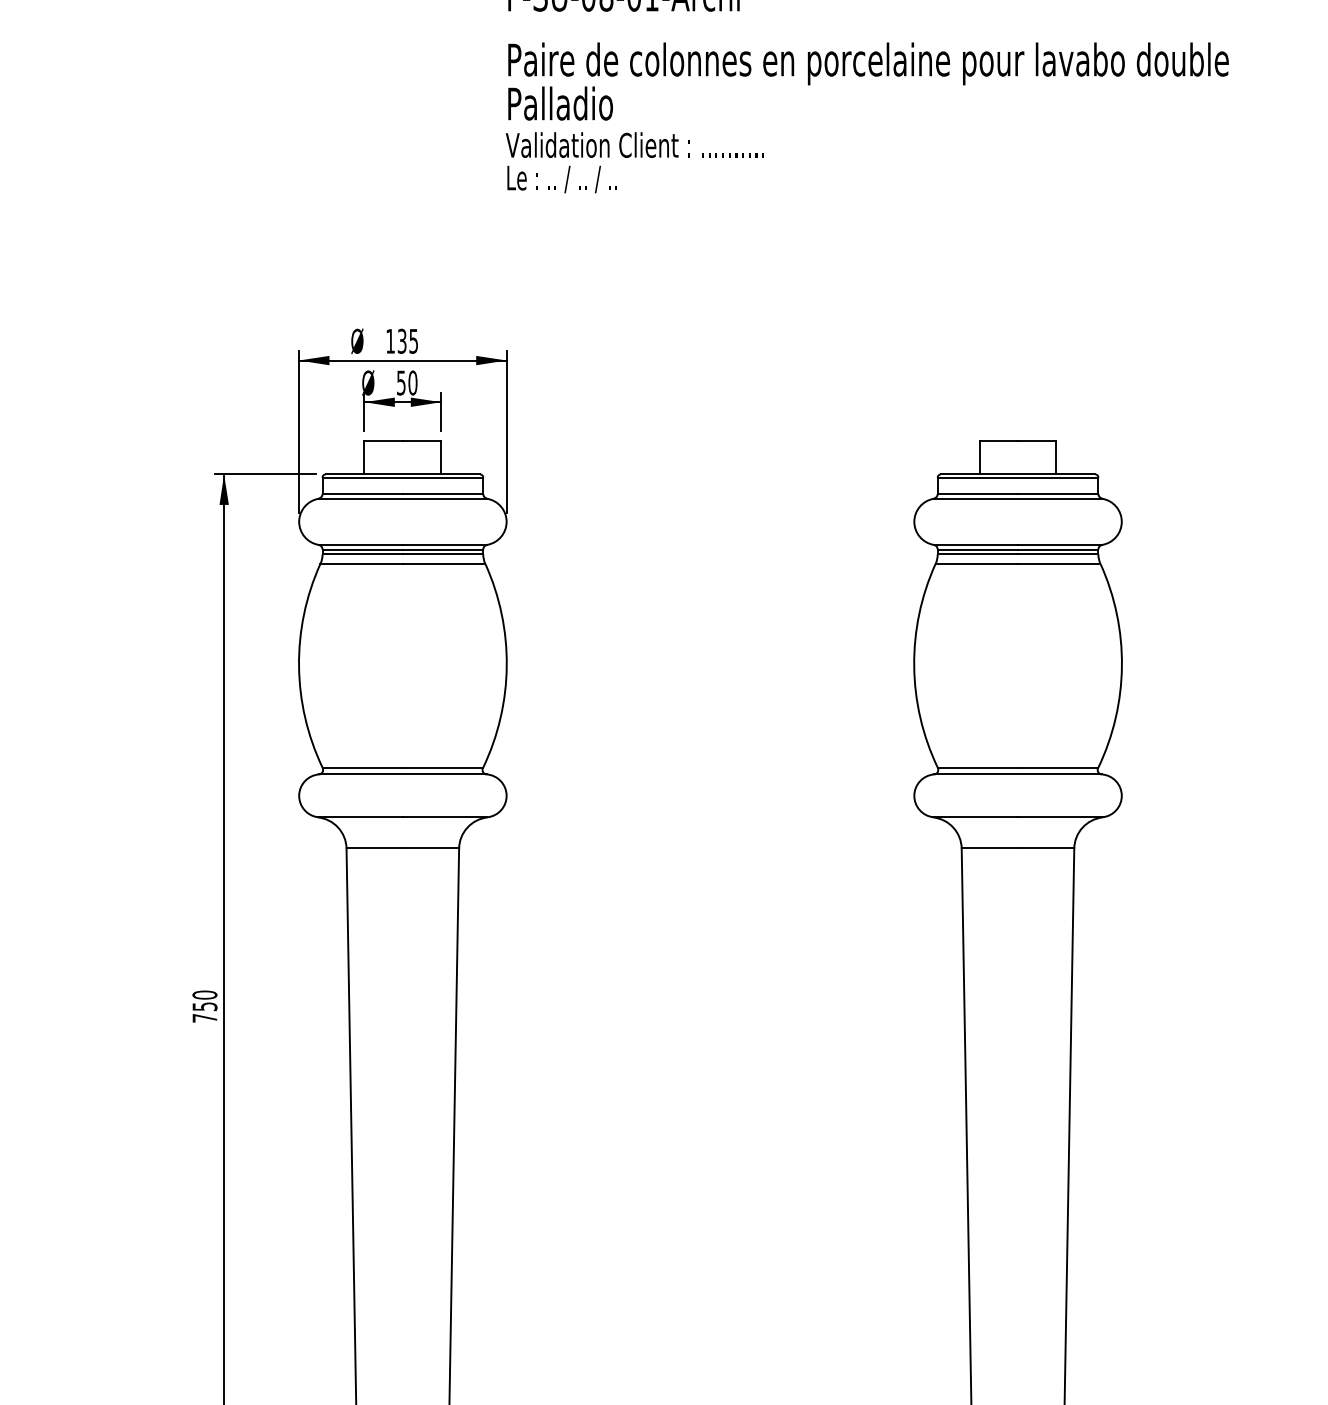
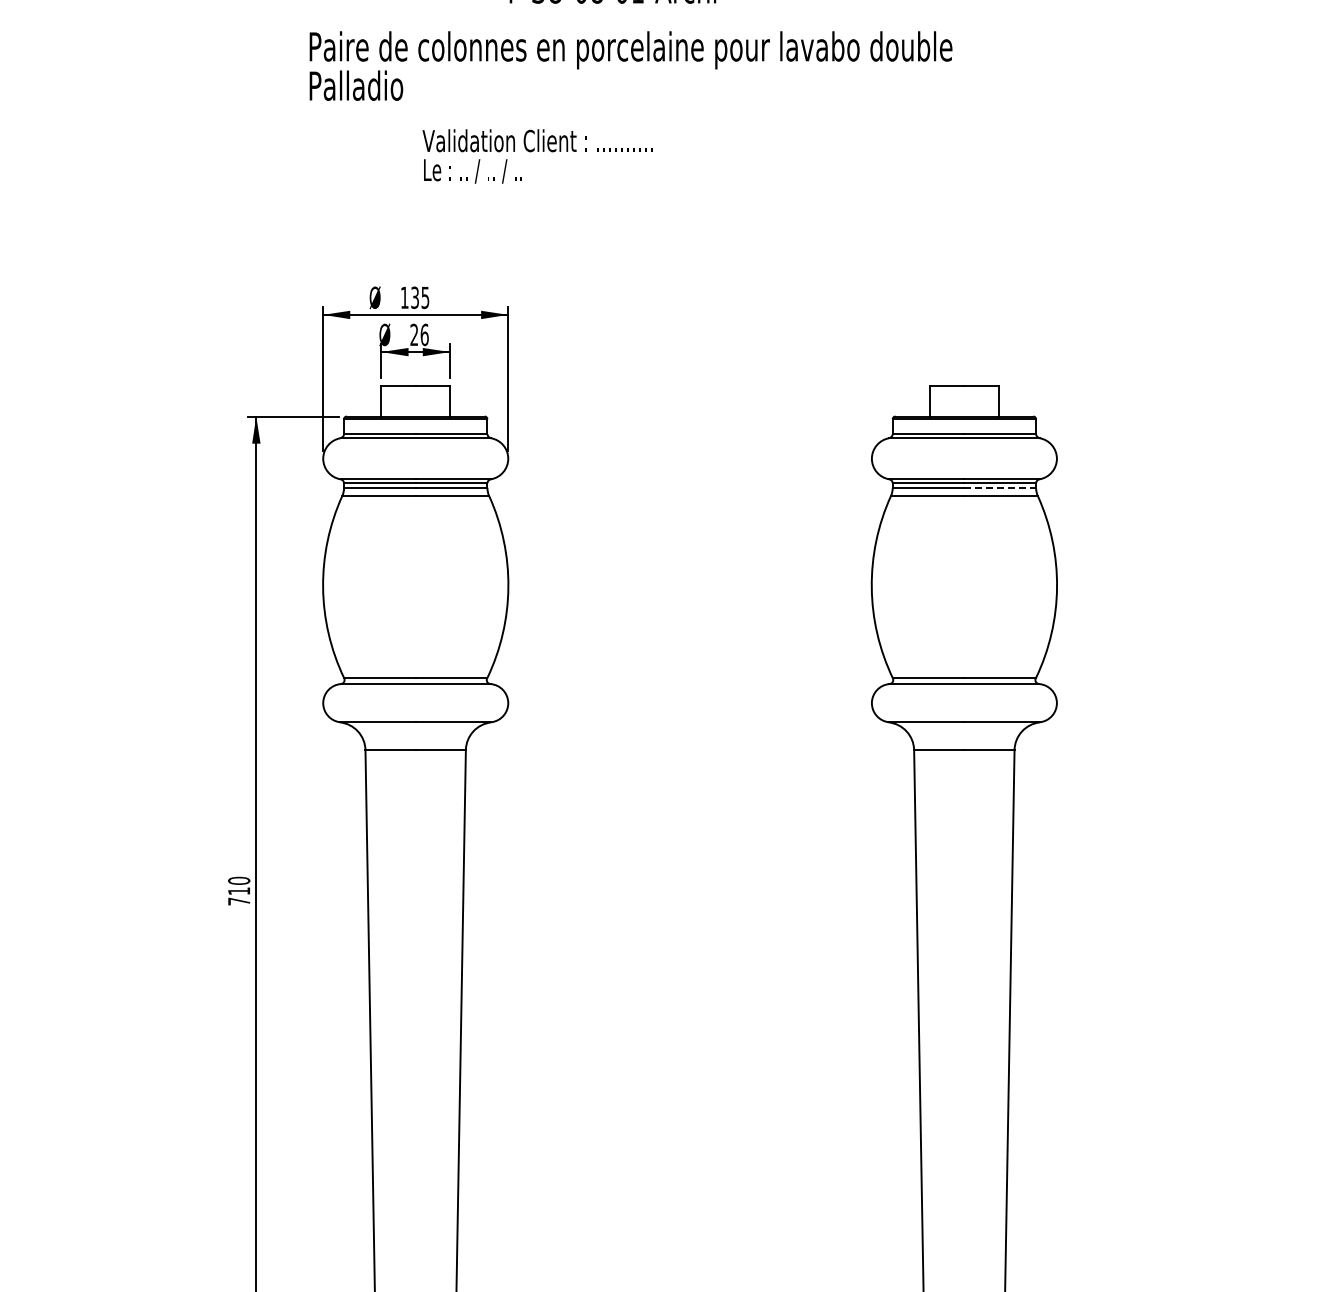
text: (867, 80) -> (630, 65), moved
text: (634, 162) -> (537, 156), moved
text: (407, 382) -> (419, 334), 50 -> 26
line: (1058, 554) -> (1000, 487), solid -> dashed
text: (205, 1007) -> (239, 891), 750 -> 710

